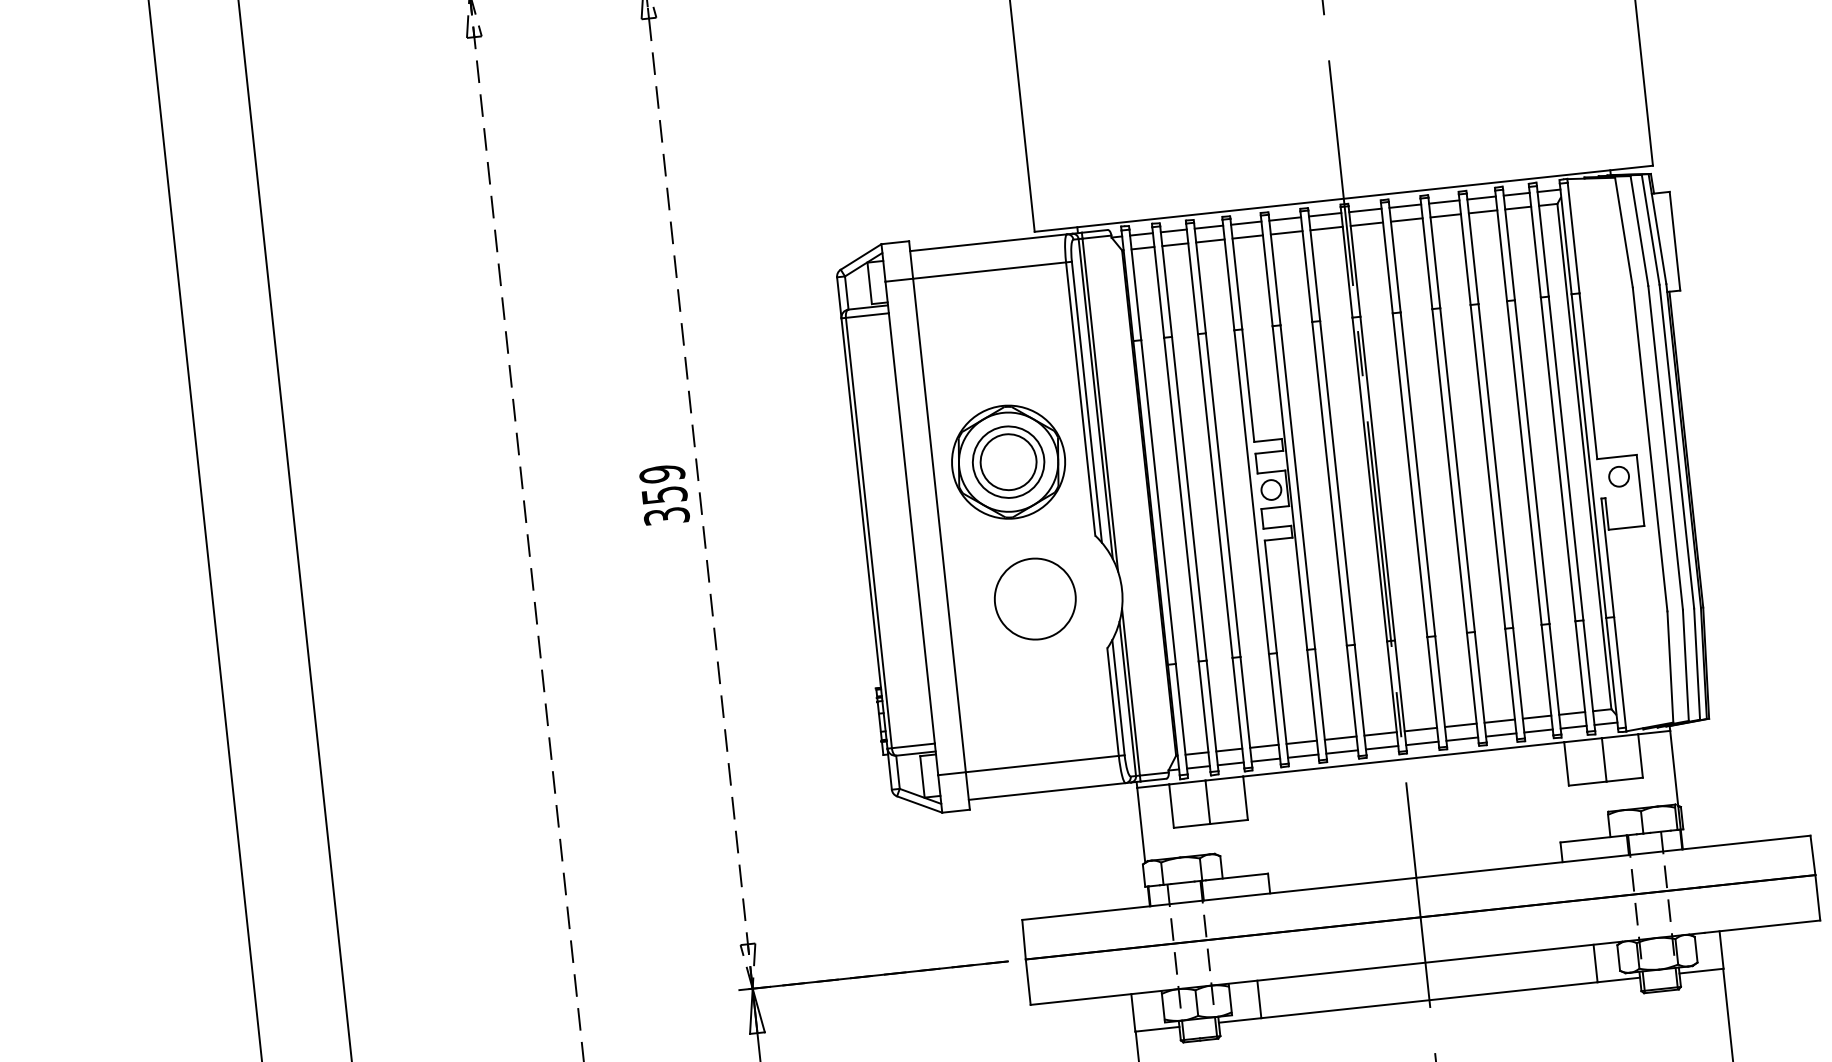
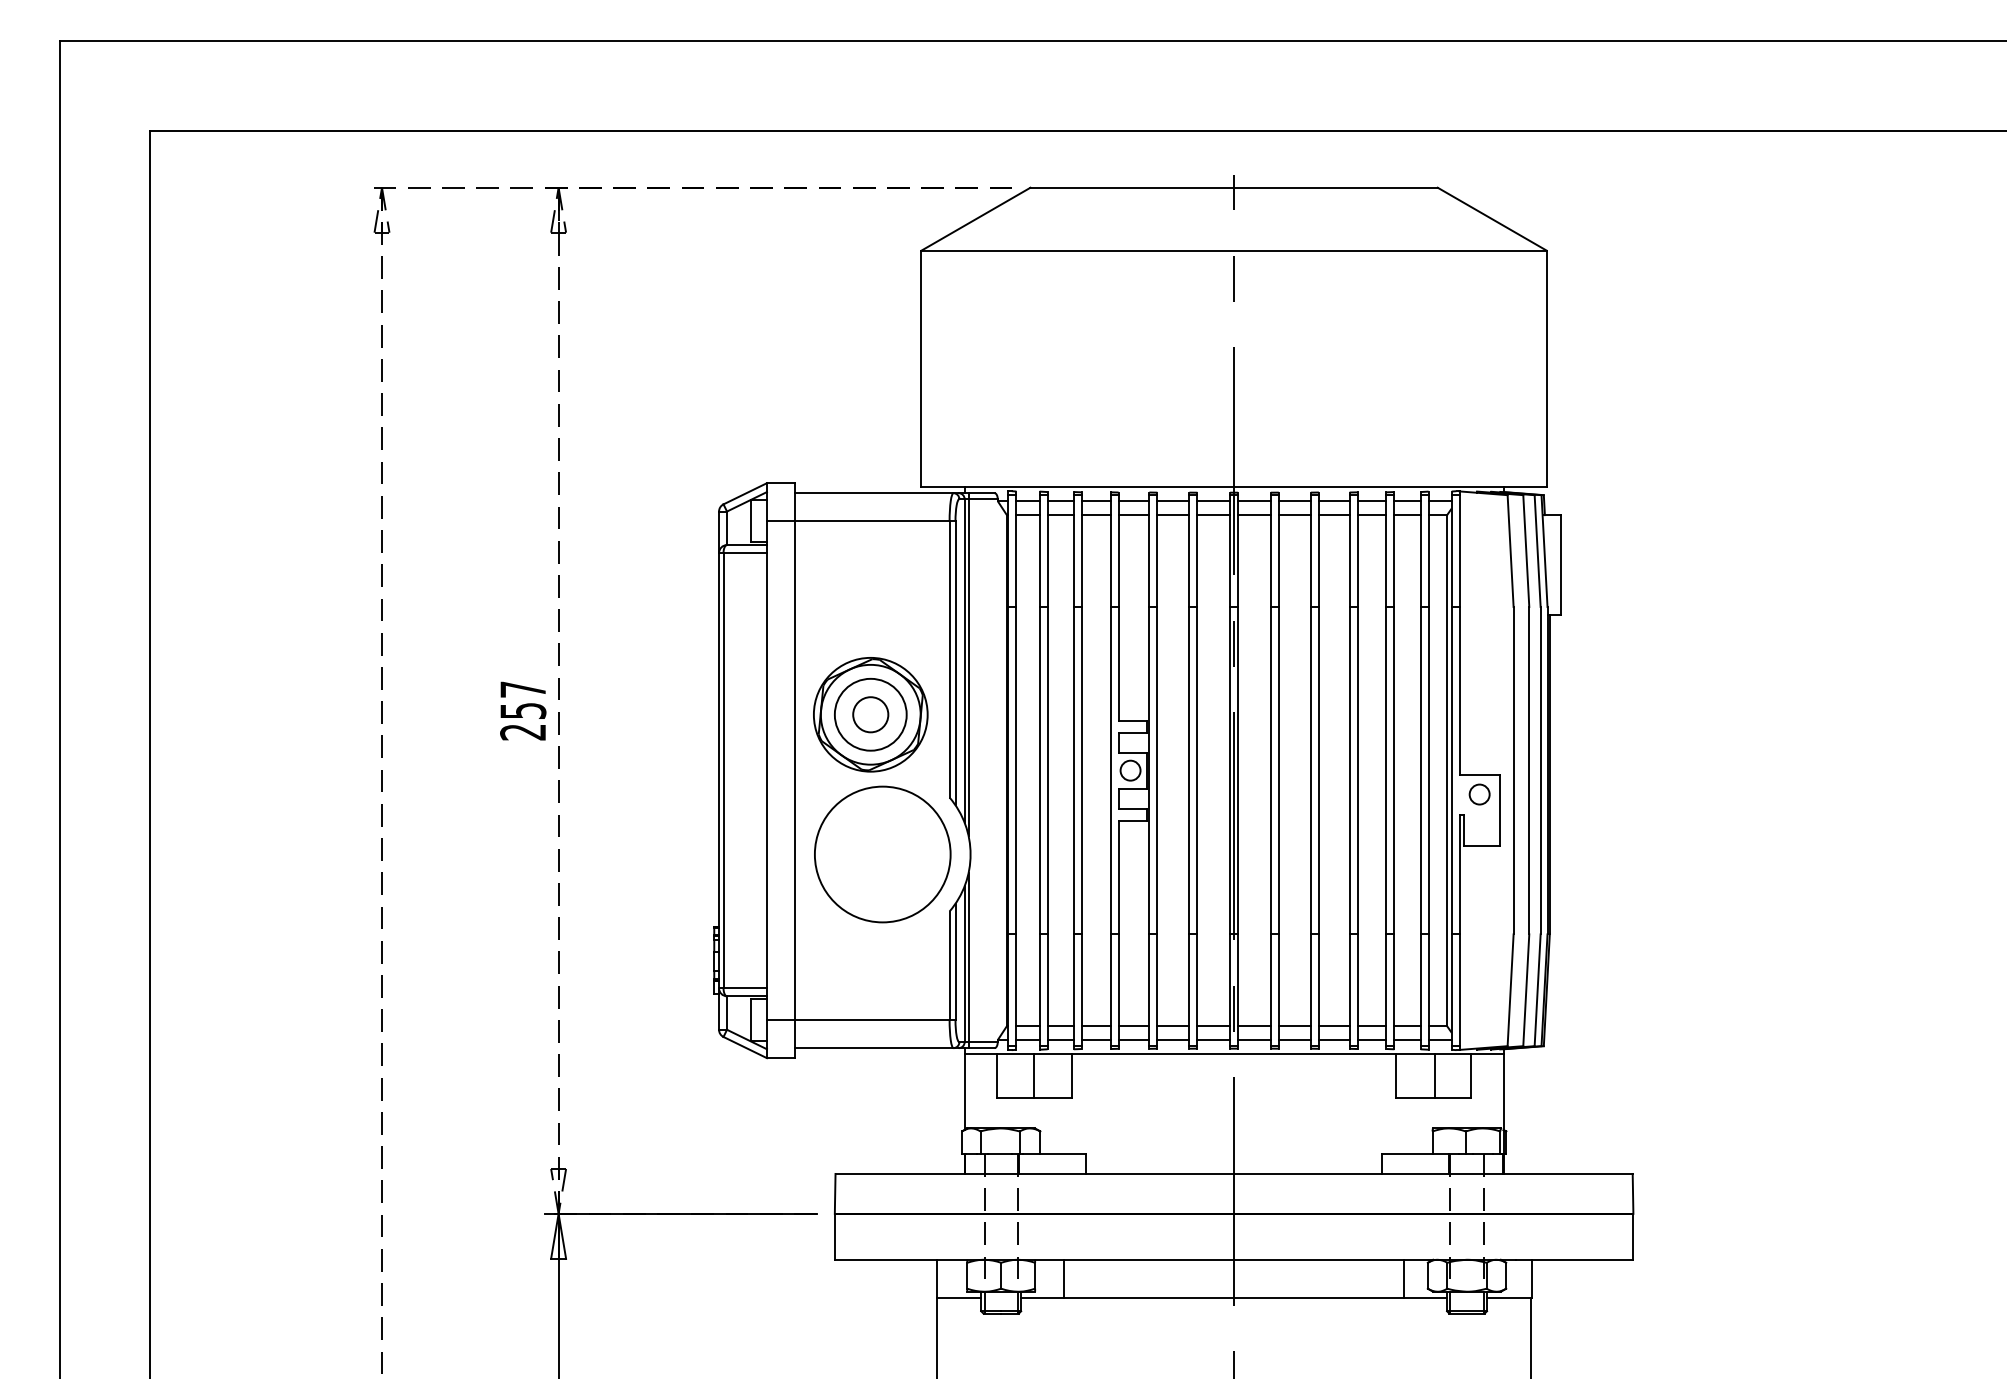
circle: (1008, 461) -> (870, 714), size x0.62
text: (664, 494) -> (523, 710), 359 -> 257
circle: (1034, 599) -> (882, 854), size x1.67

